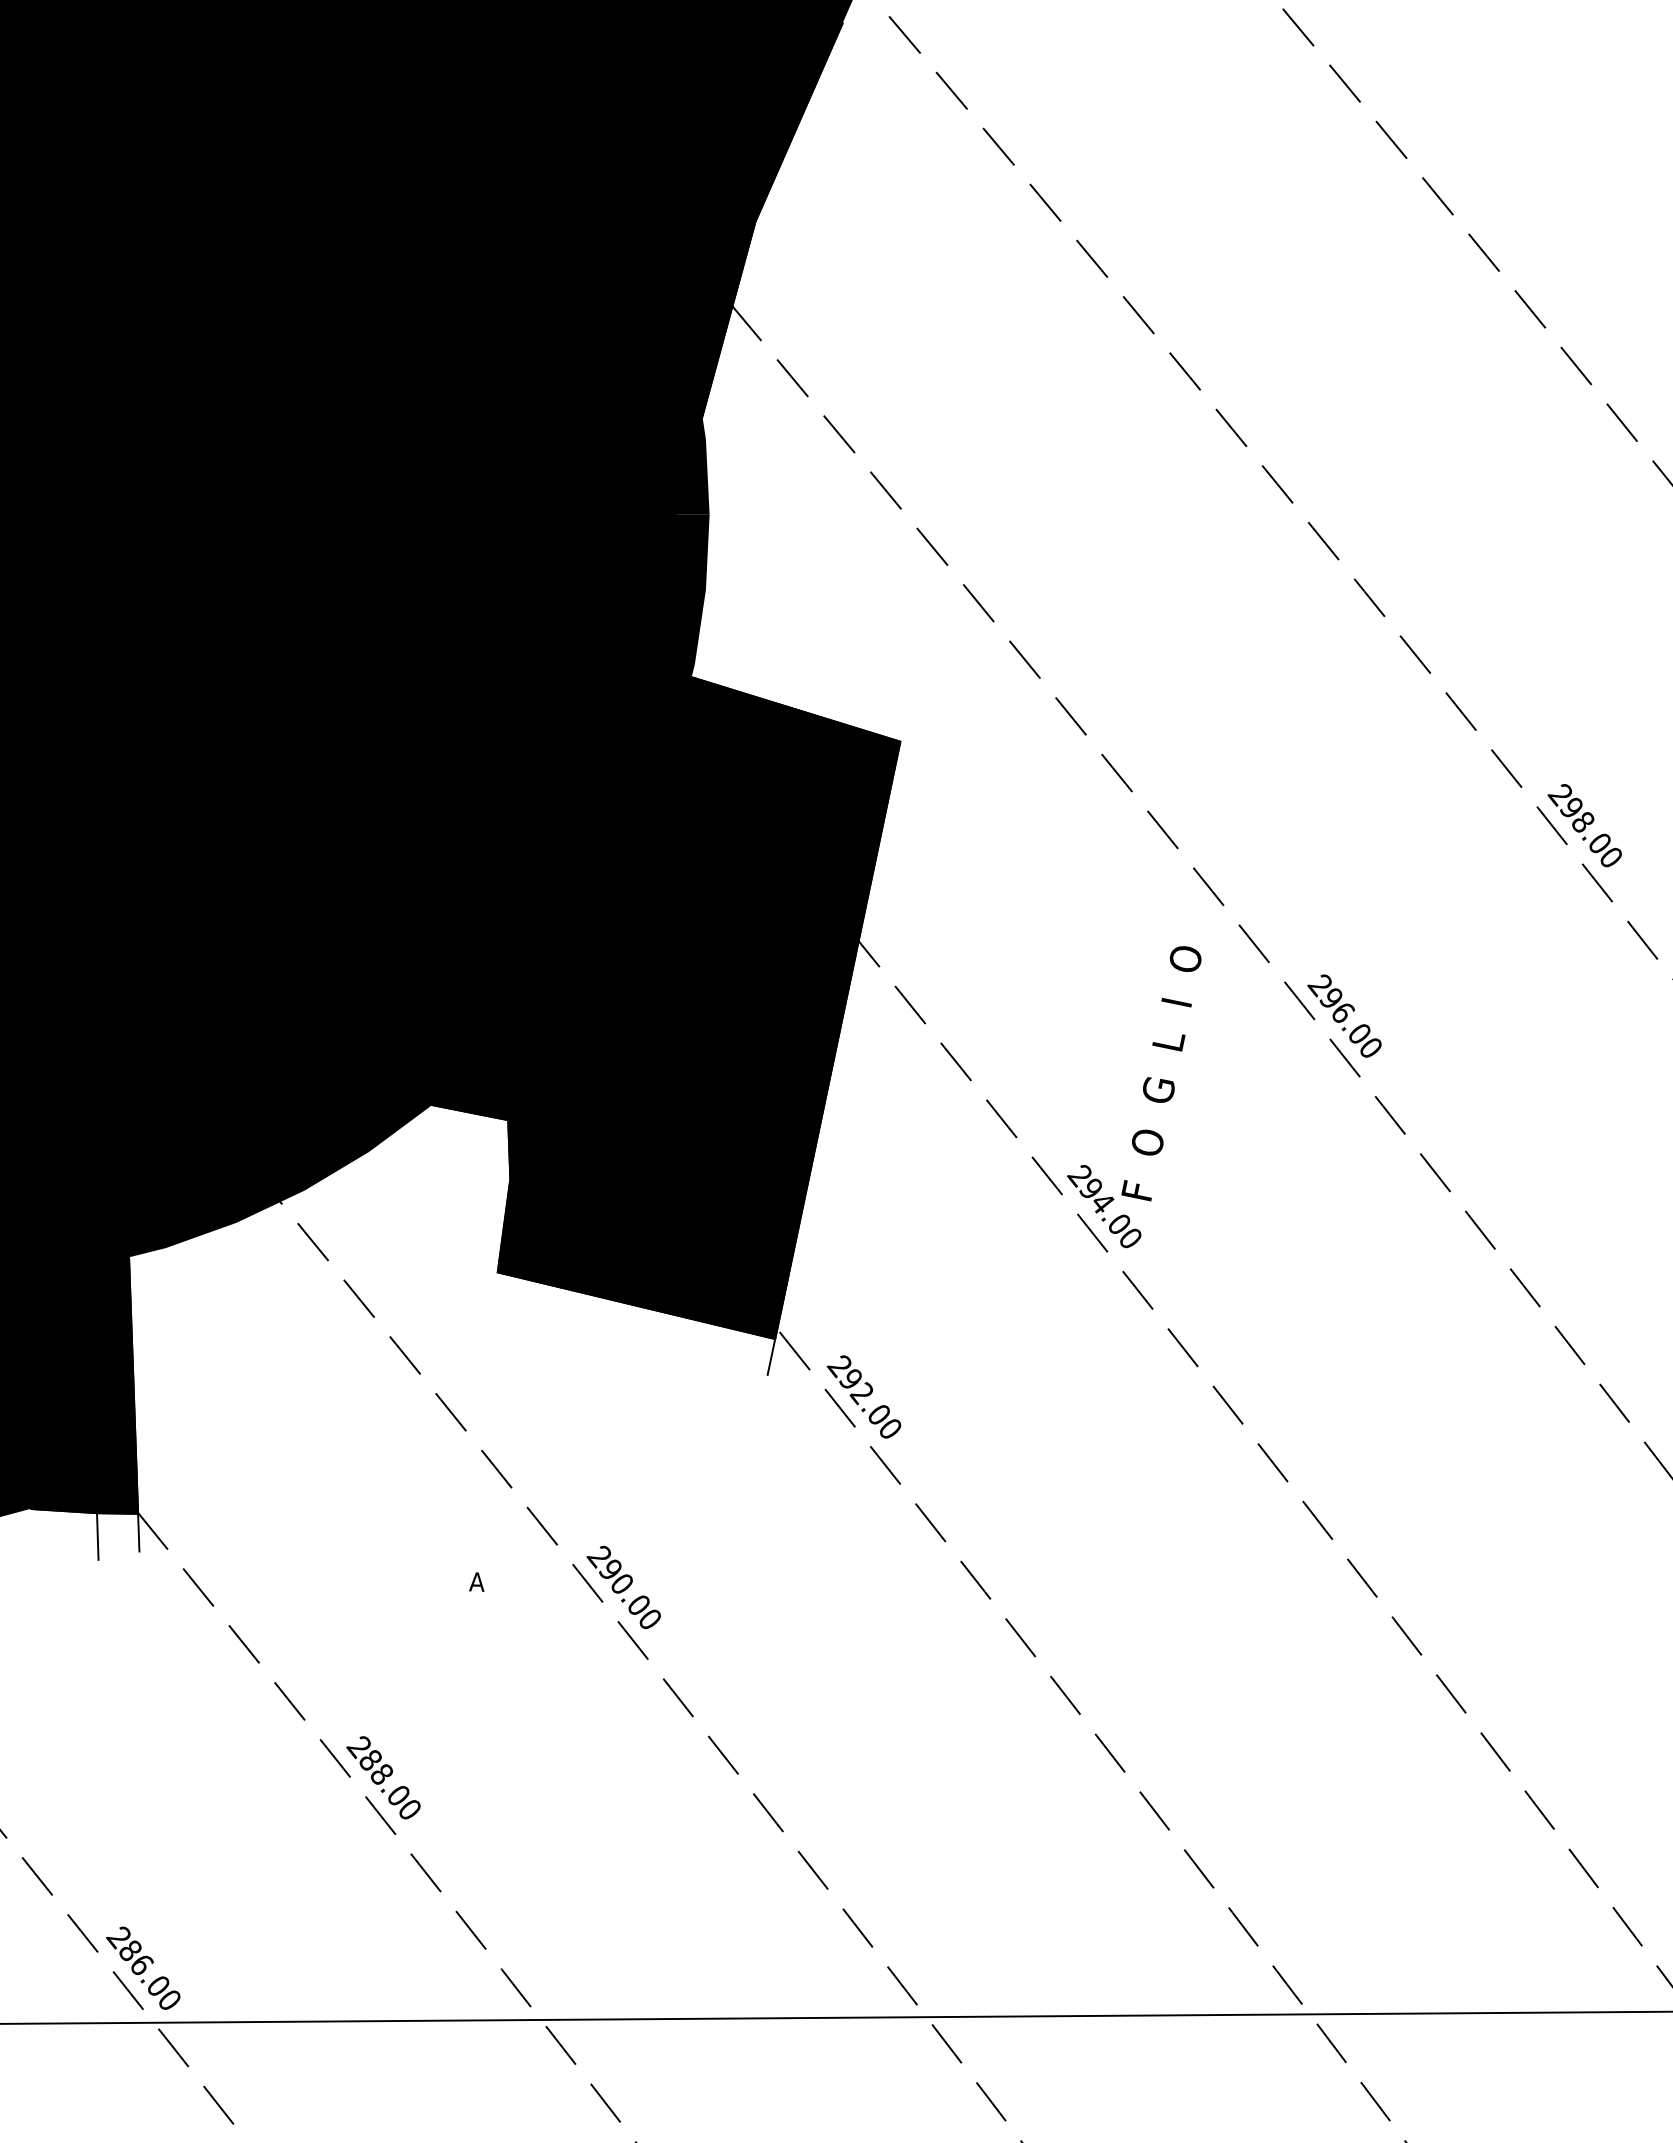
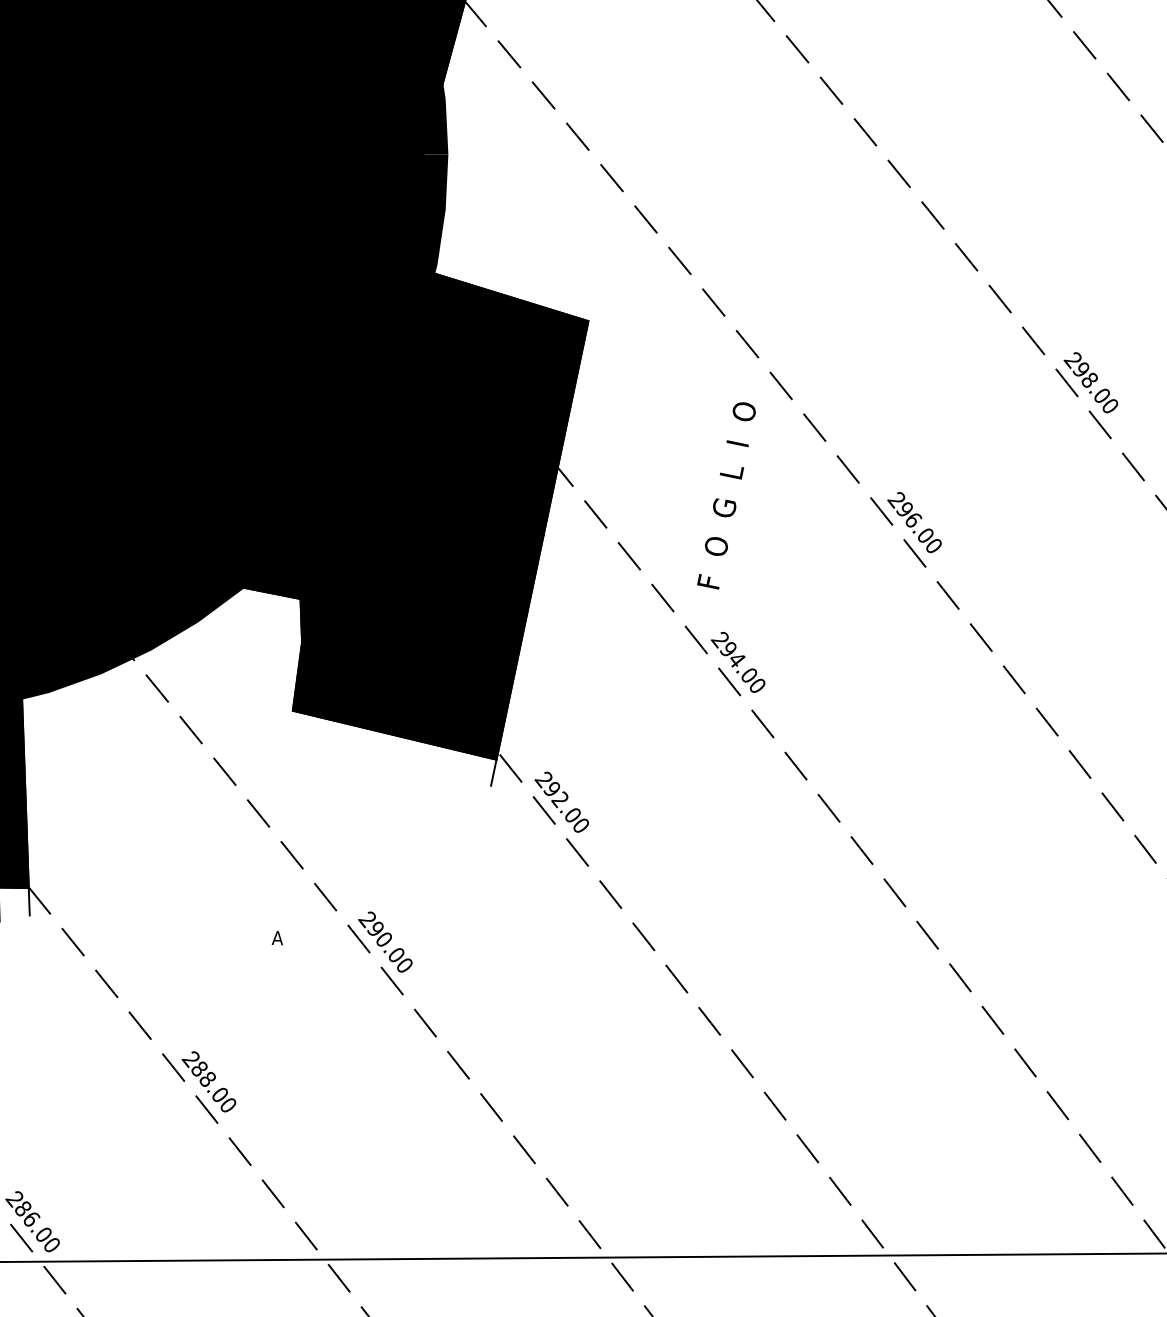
text: (1161, 1073) -> (726, 495), moved

